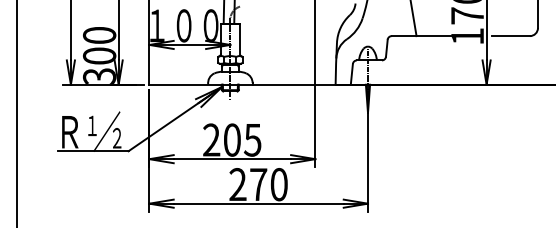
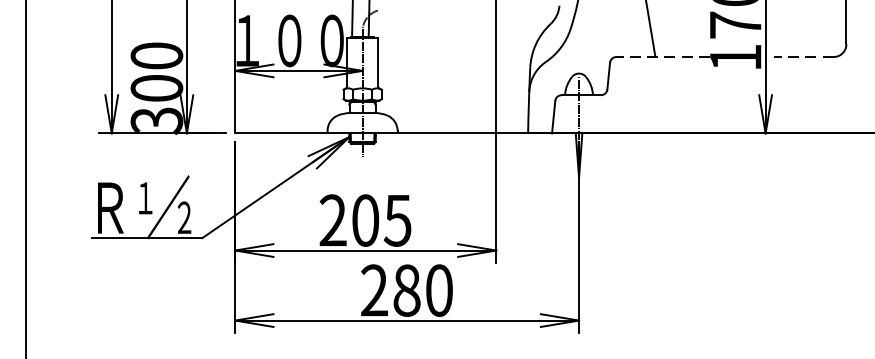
line: (421, 36) -> (663, 57), solid -> dashed
line: (510, 36) -> (803, 57), solid -> dashed
text: (258, 184) -> (406, 290), 270 -> 280

